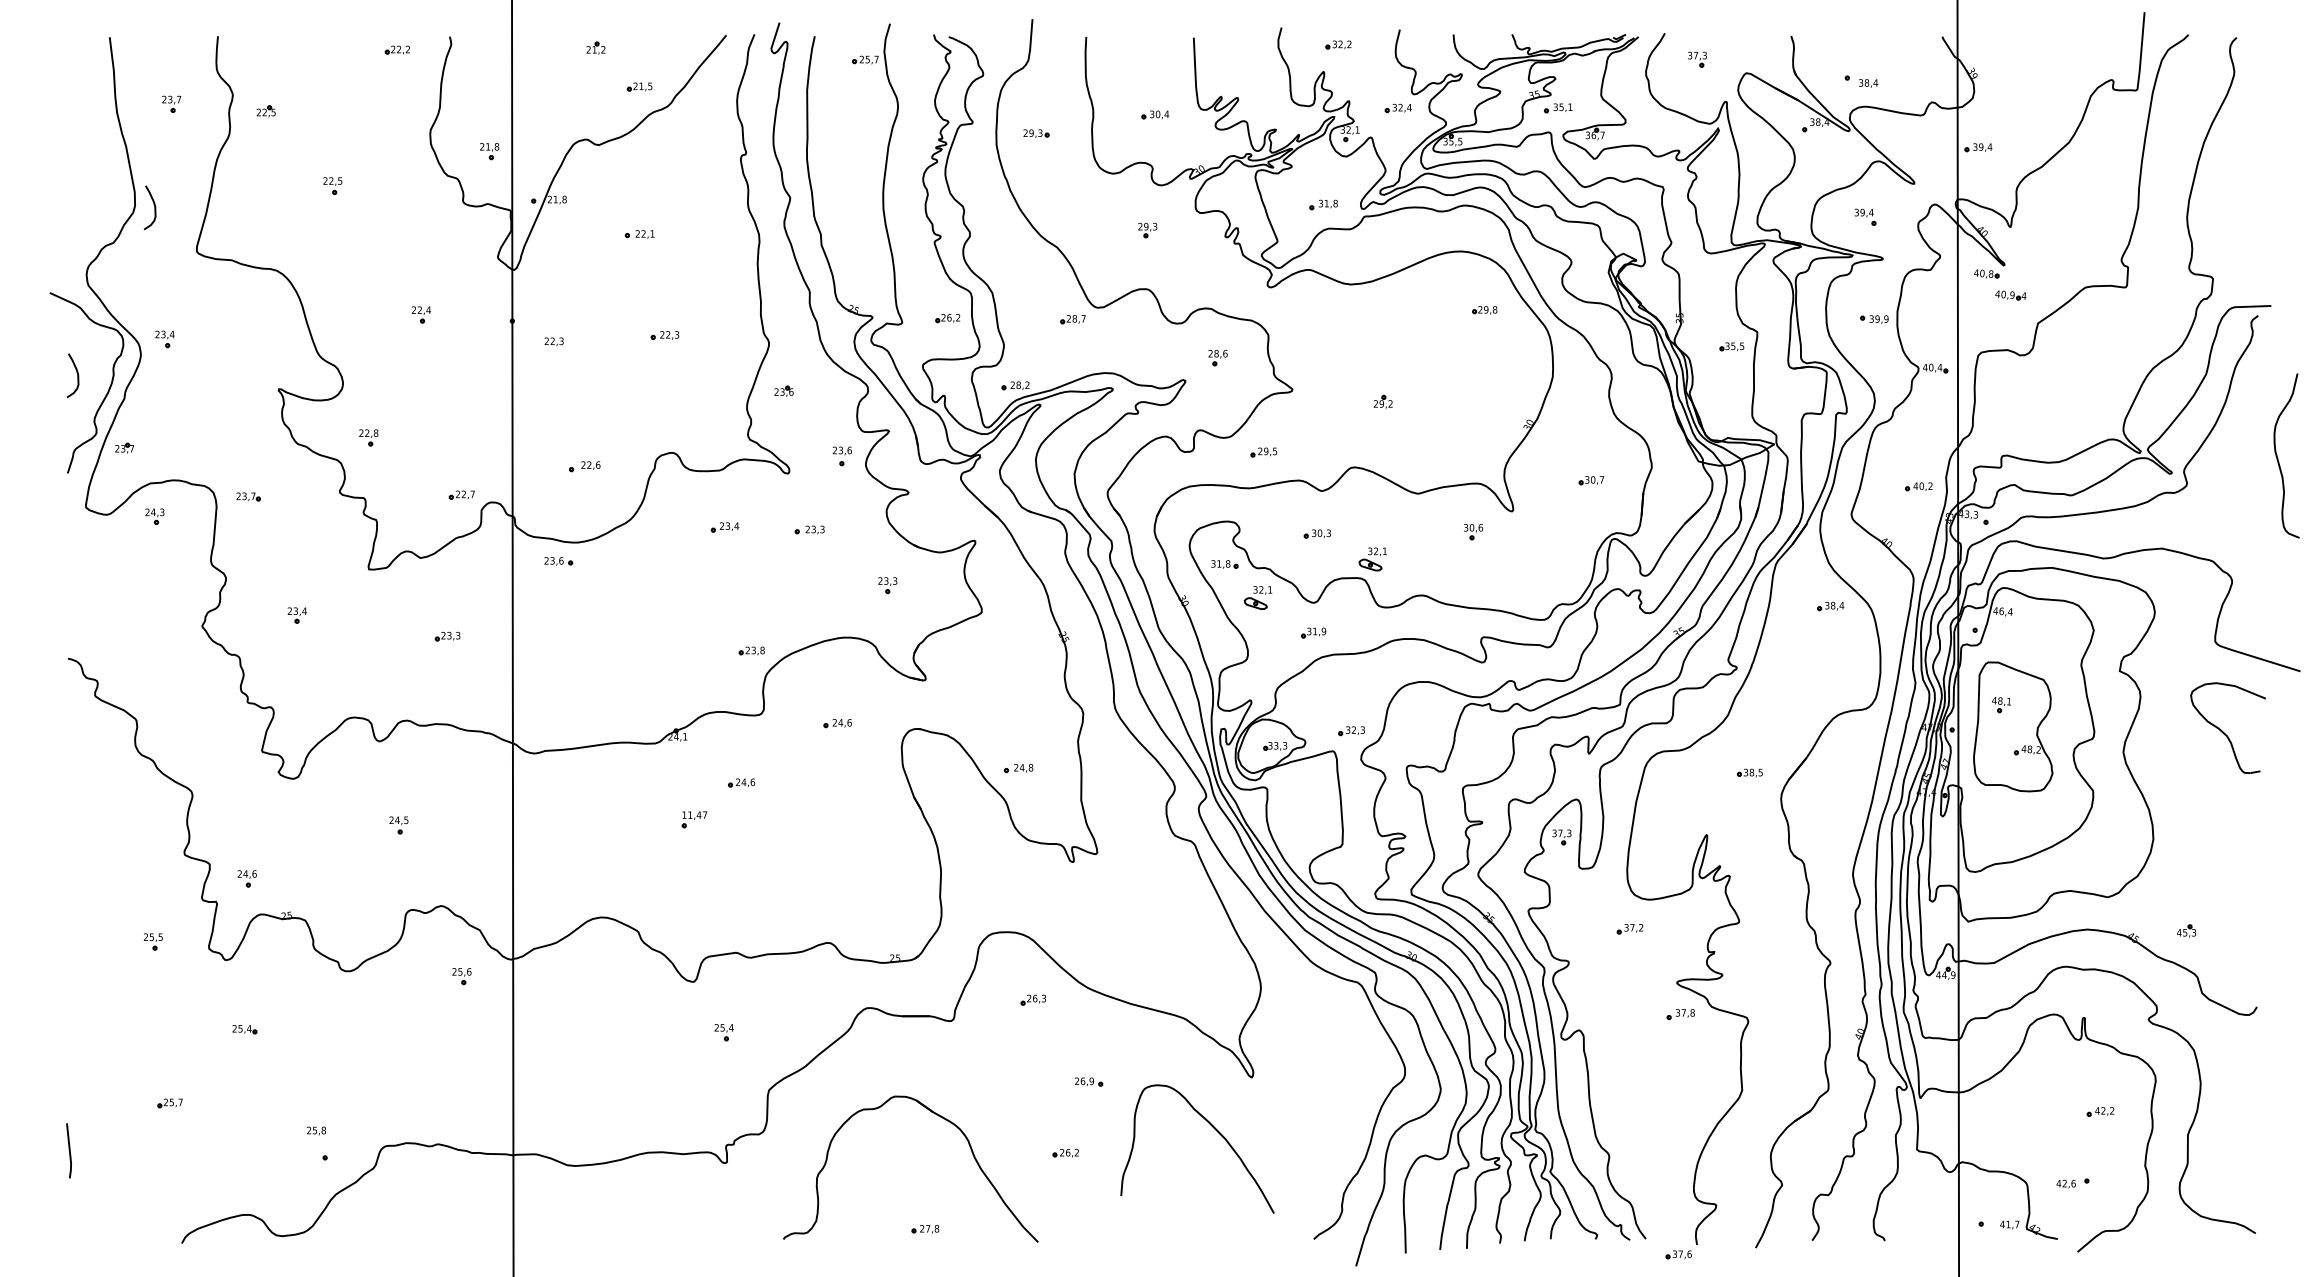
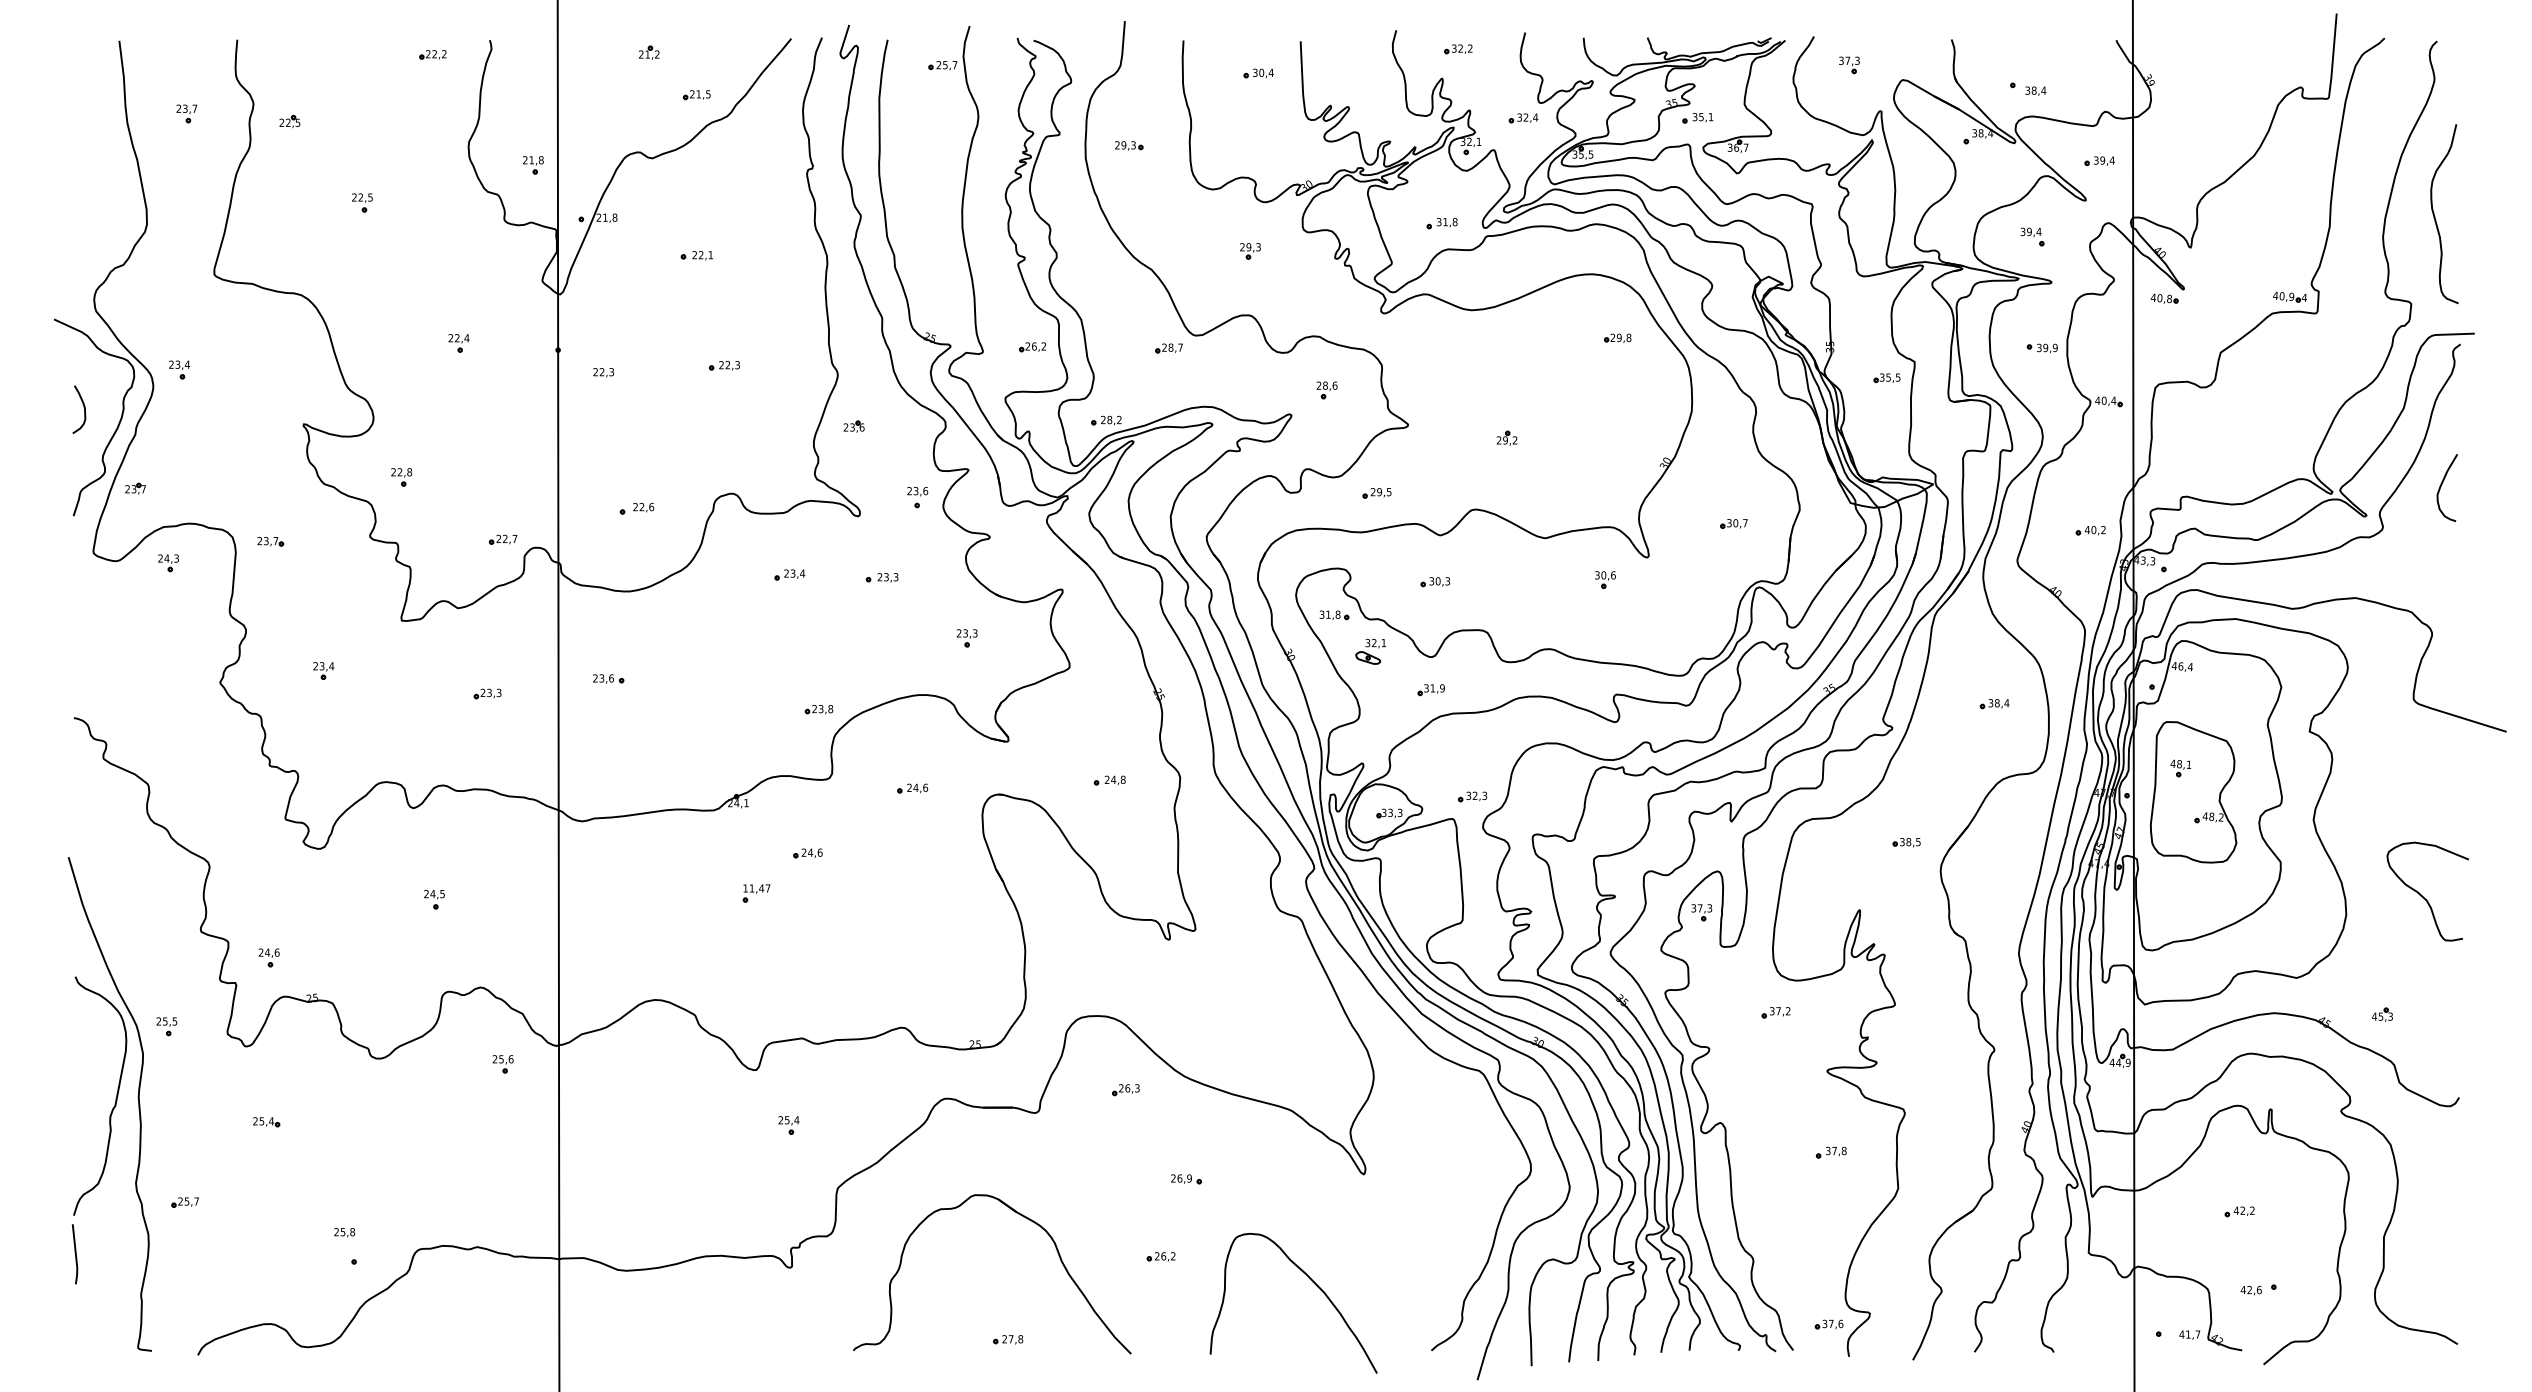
part: (1155, 114) -> (1258, 73), moved
part: (1978, 147) -> (2099, 160), moved
curve: (153, 205) -> (167, 224), removed
part: (2010, 294) -> (2289, 296), moved
curve: (2241, 444) -> (2442, 484), added
curve: (2278, 458) -> (2435, 216), moved
part: (1372, 559) -> (1495, 609), removed
part: (558, 560) -> (608, 678), moved
part: (1830, 606) -> (1994, 704), moved
part: (2223, 731) -> (2422, 895), moved
part: (1018, 768) -> (1109, 780), moved
part: (100, 1013) -> (109, 1104), added
part: (1680, 1014) -> (1831, 1152), moved
part: (2100, 1111) -> (2239, 1211), moved
curve: (1214, 1129) -> (1312, 1282), moved
part: (1678, 1254) -> (1828, 1324), moved

